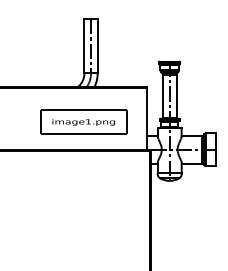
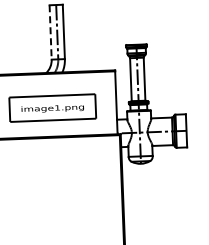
line: (84, 46) -> (50, 32), solid -> dashed

